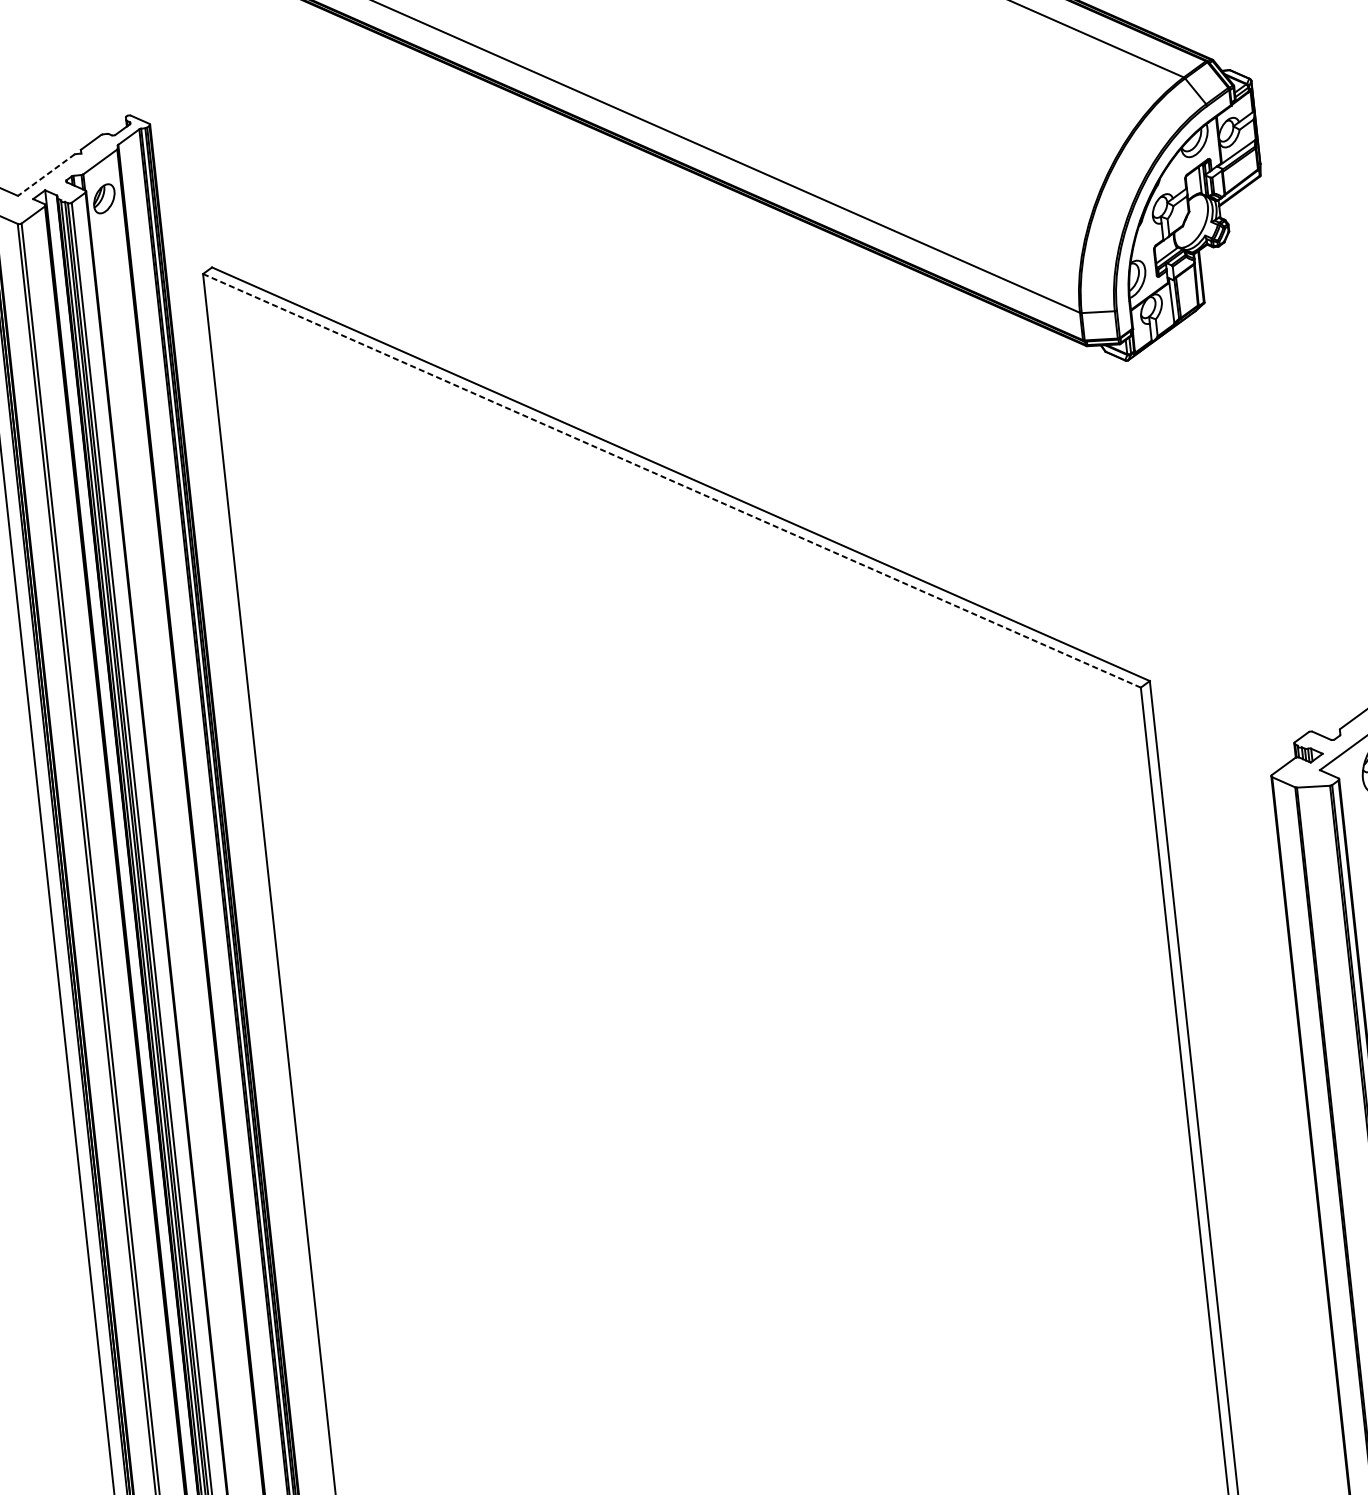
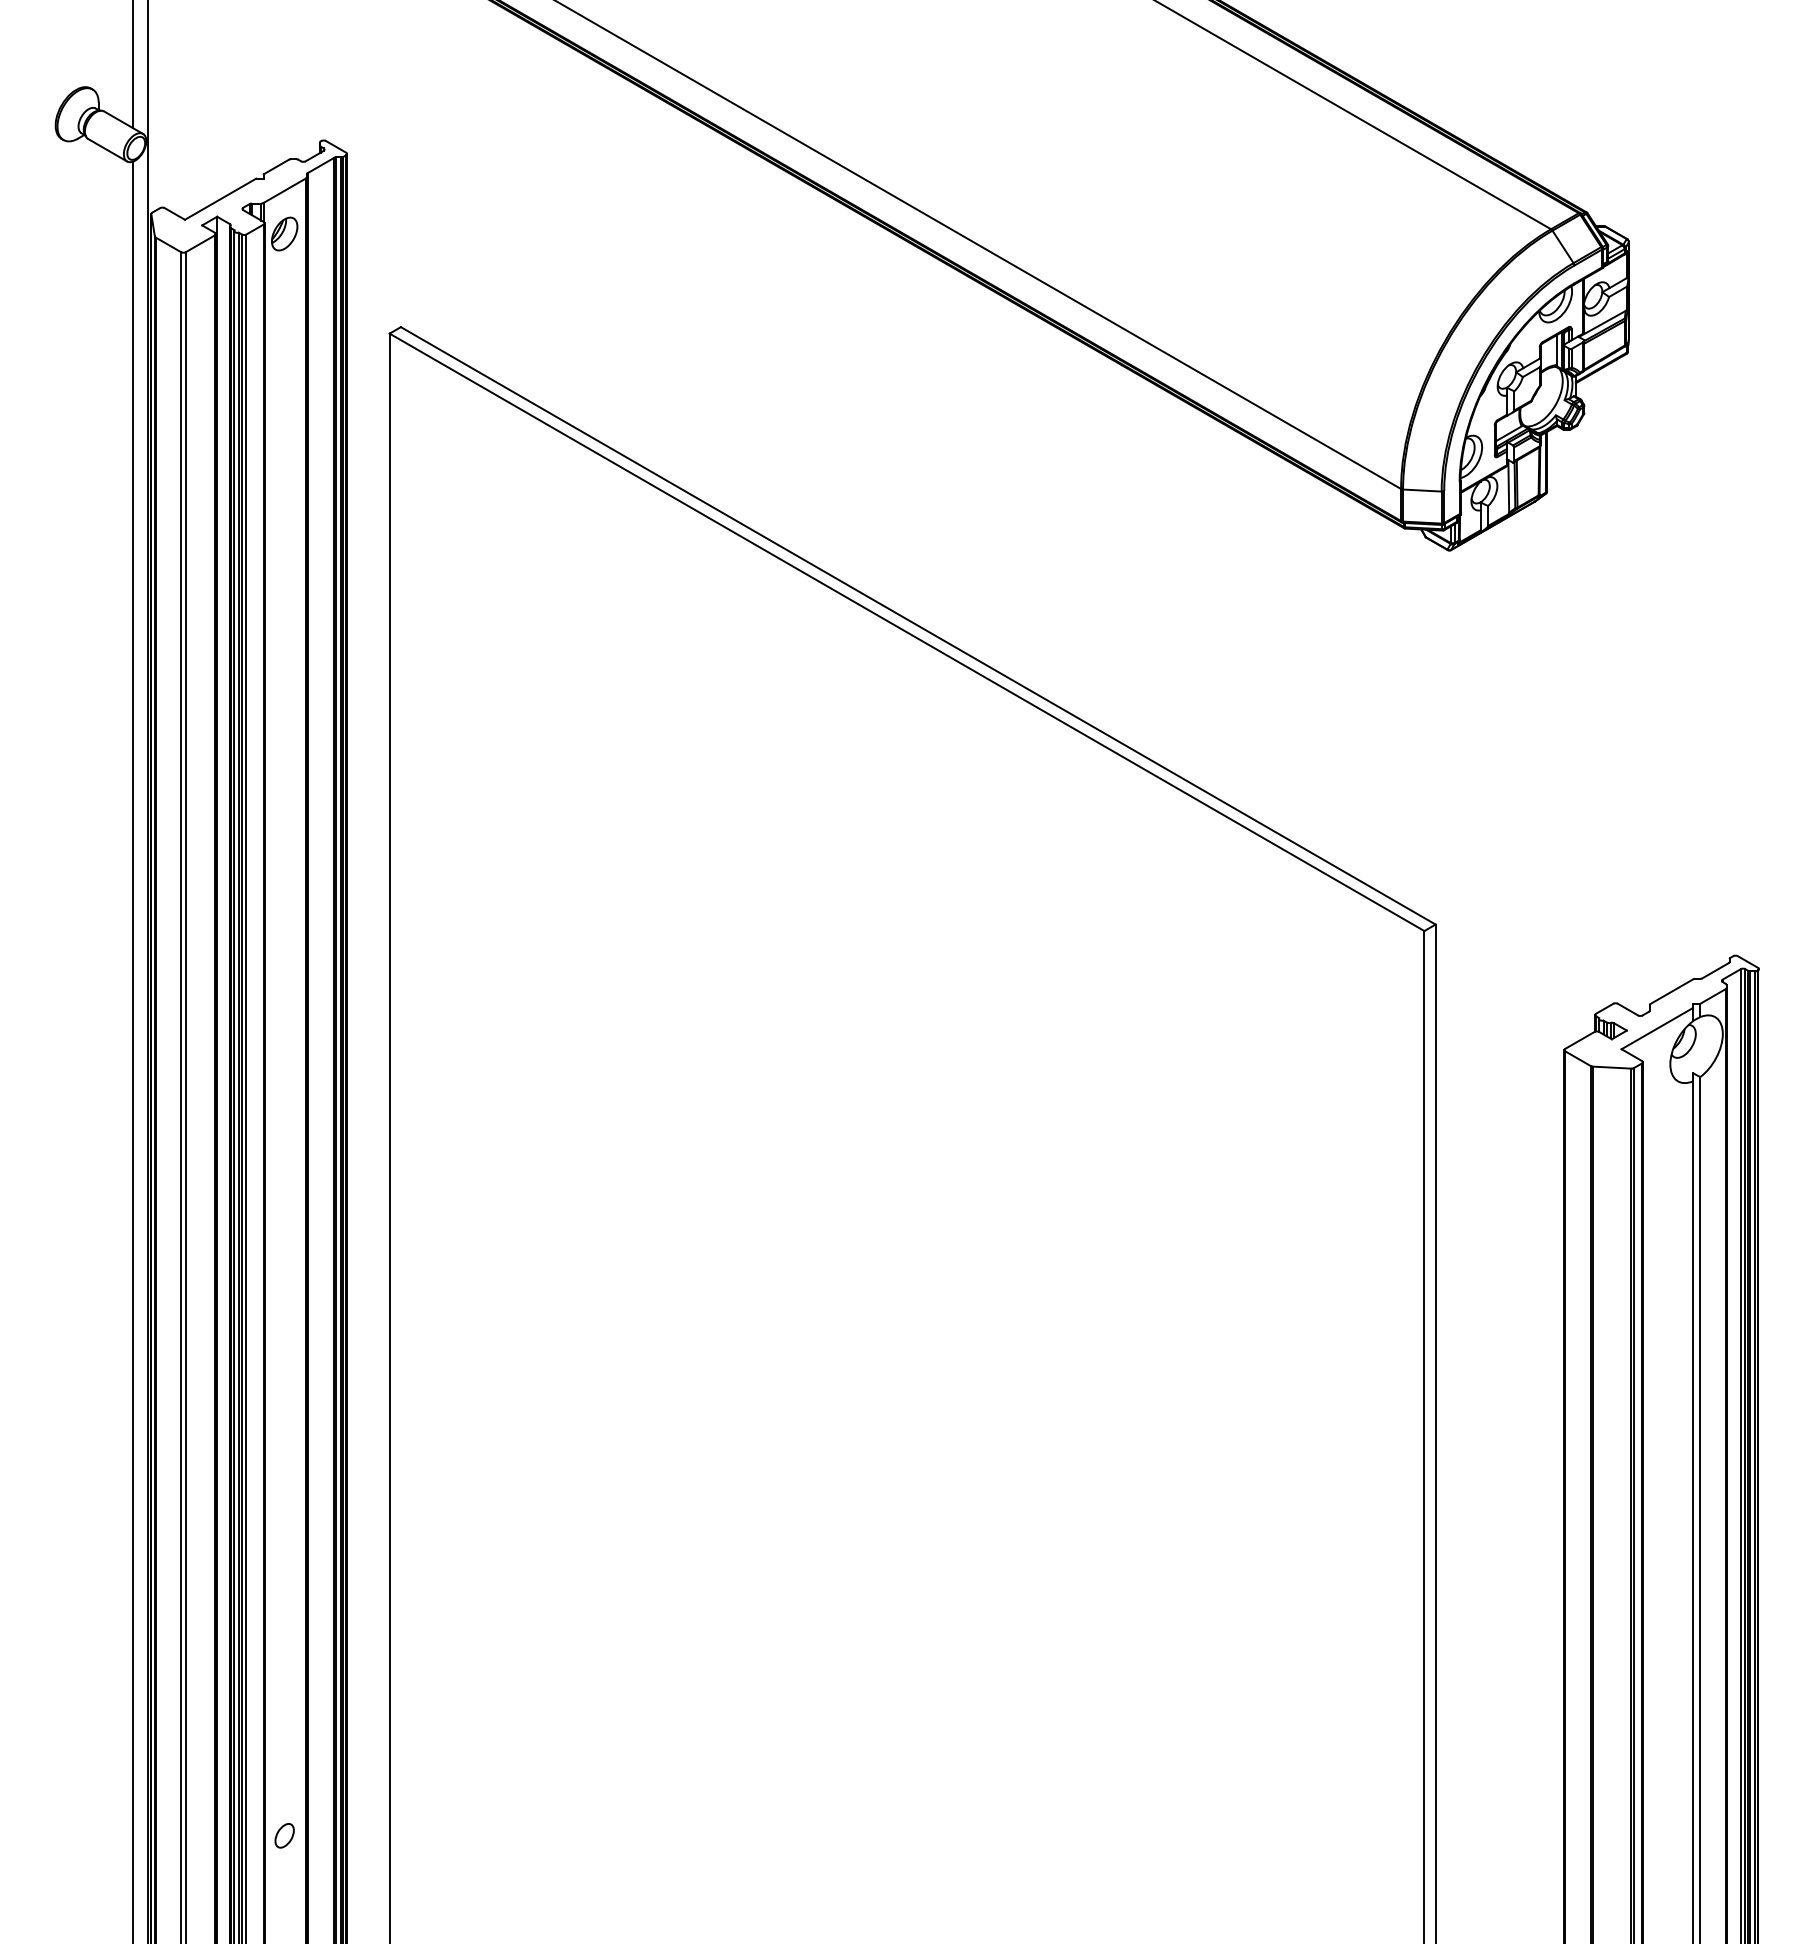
line: (46, 175) -> (220, 199), dashed -> solid
line: (672, 480) -> (907, 632), dashed -> solid

